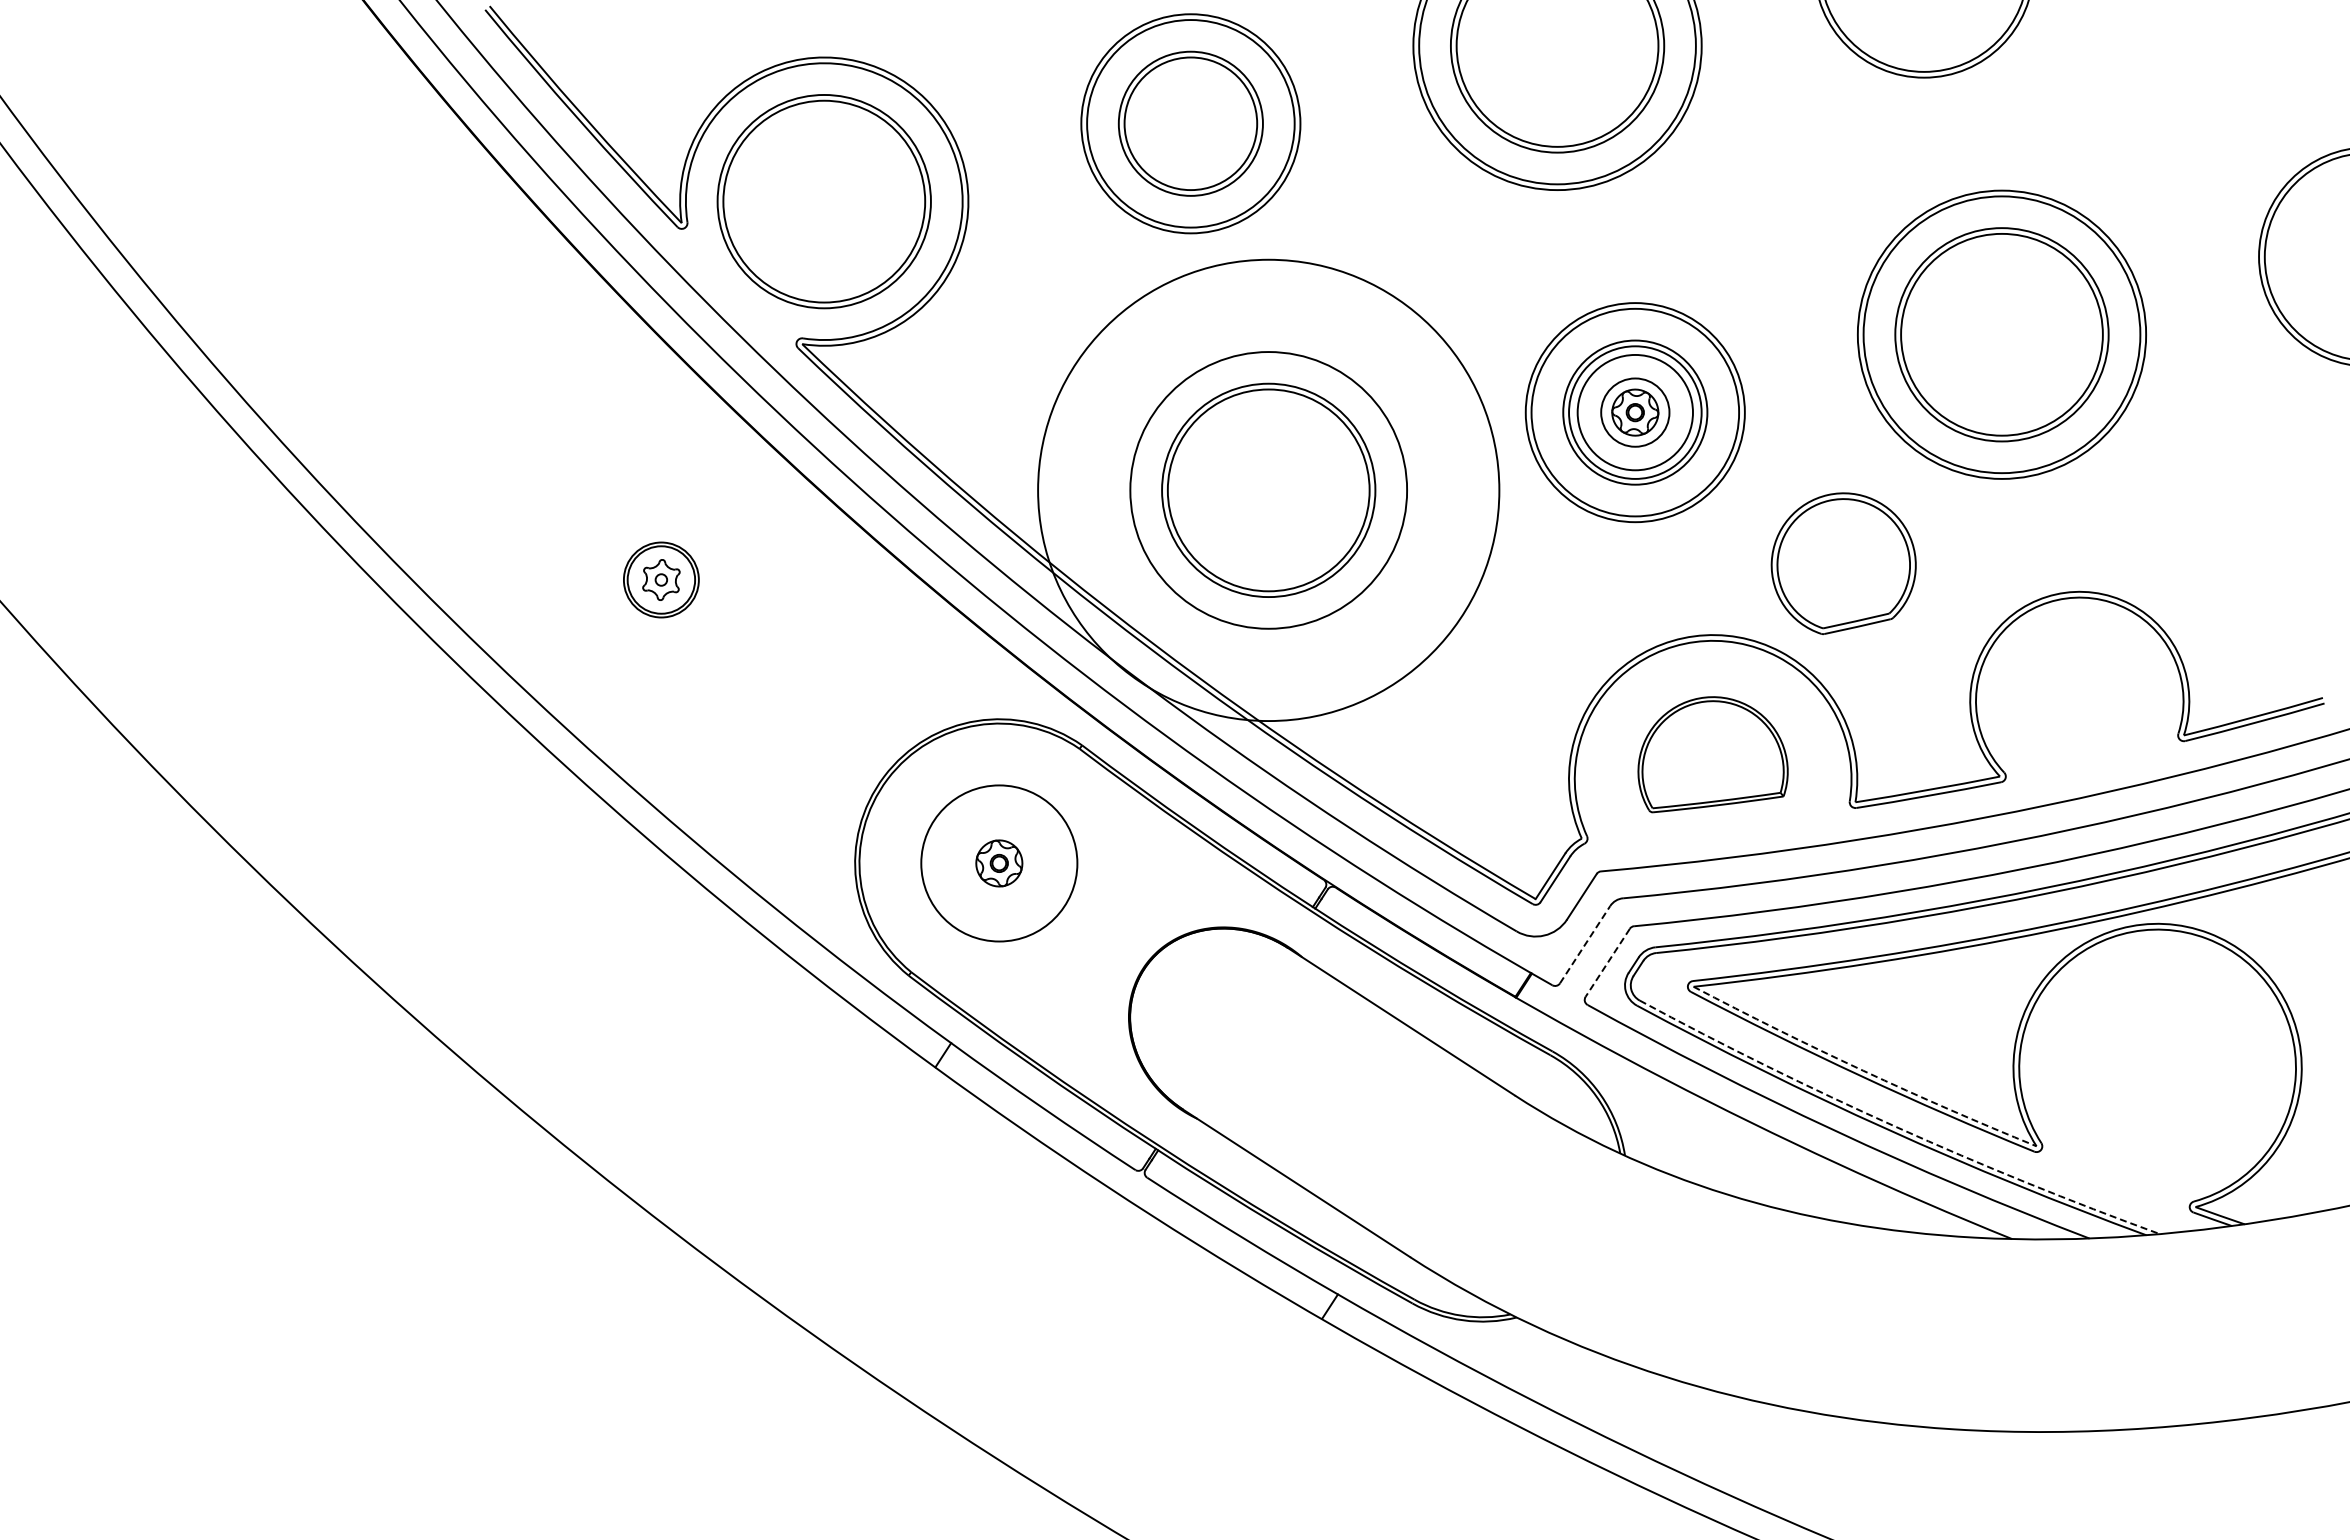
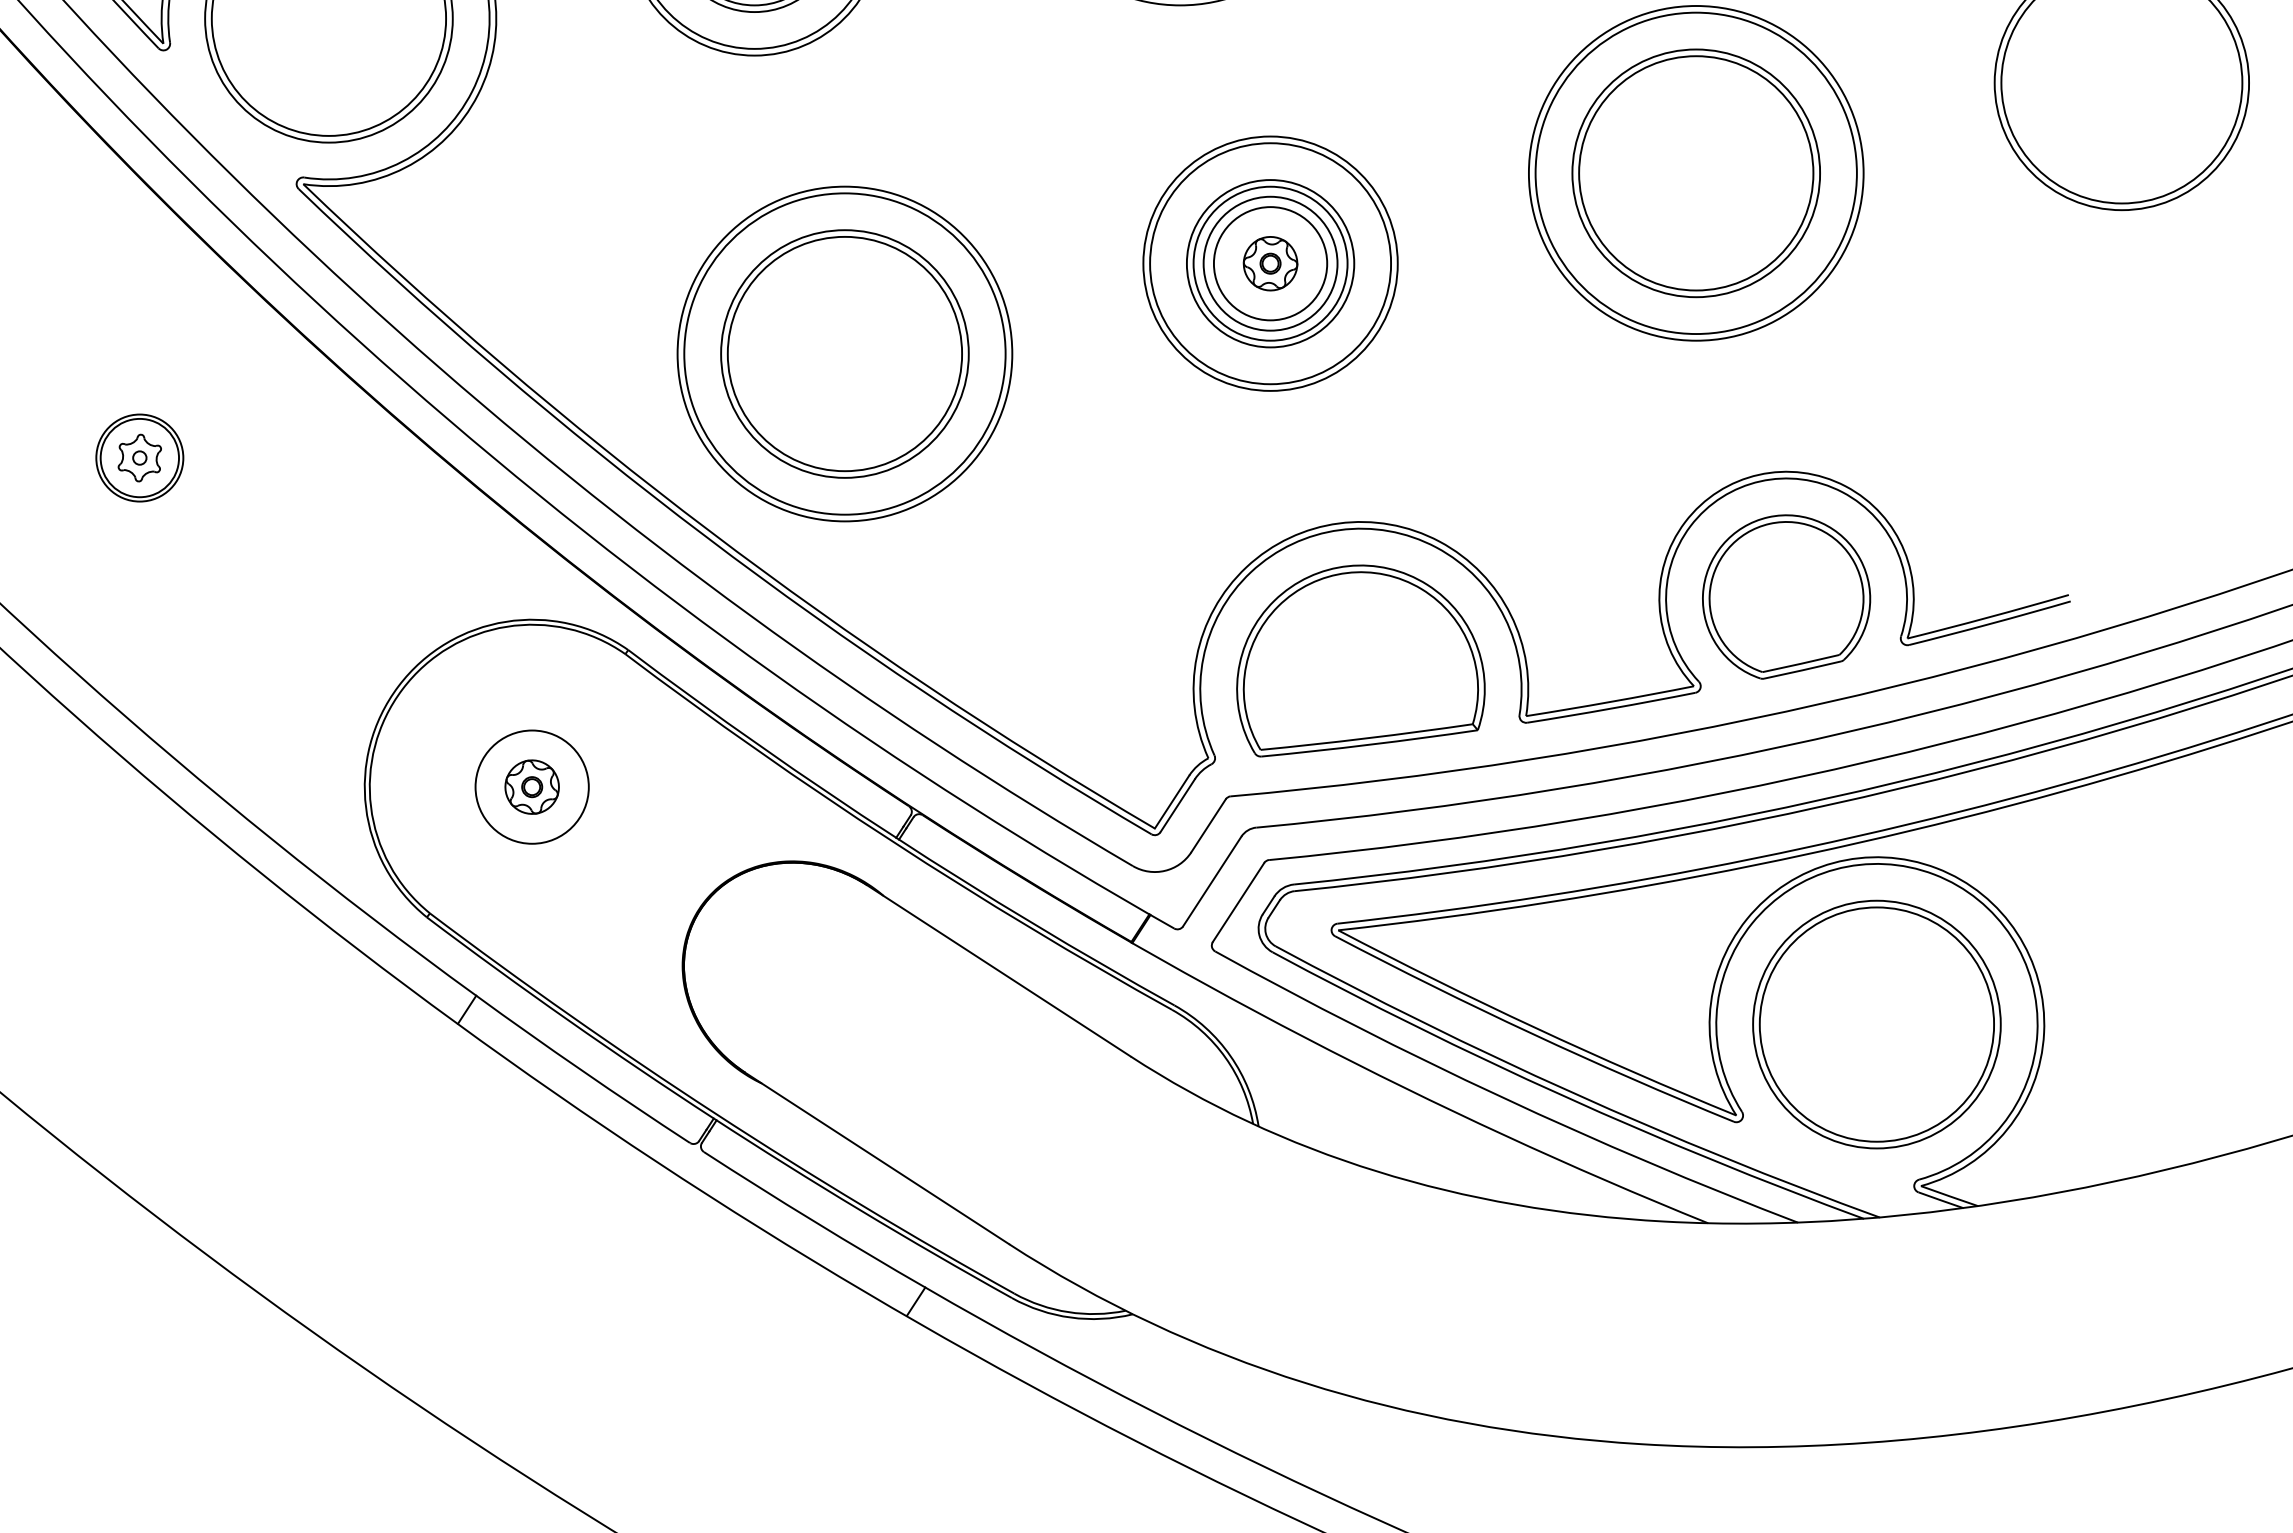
circle: (1635, 412) -> (1270, 263), size x1.43
circle: (1268, 490) -> (844, 354), size x0.62
part: (1843, 563) -> (1786, 596), moved
part: (1712, 754) -> (1360, 660), size x1.43
circle: (999, 863) -> (532, 787), size x0.62
line: (1585, 944) -> (1212, 881), dashed -> solid
line: (1607, 962) -> (1238, 902), dashed -> solid
part: (2157, 1067) -> (1876, 1024), added
arc: (1863, 1070) -> (1535, 1027), dashed -> solid
arc: (1895, 1126) -> (1572, 1092), dashed -> solid

